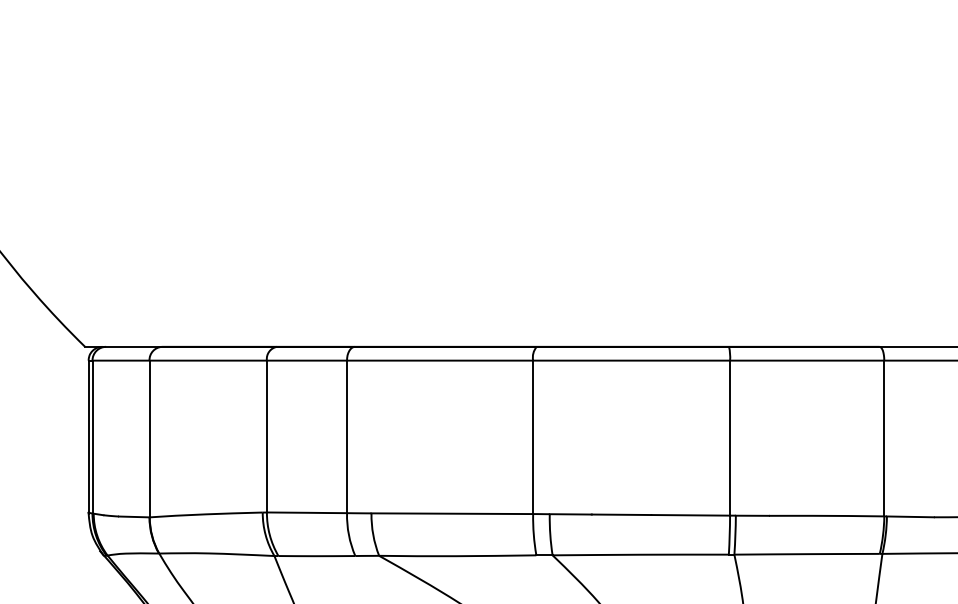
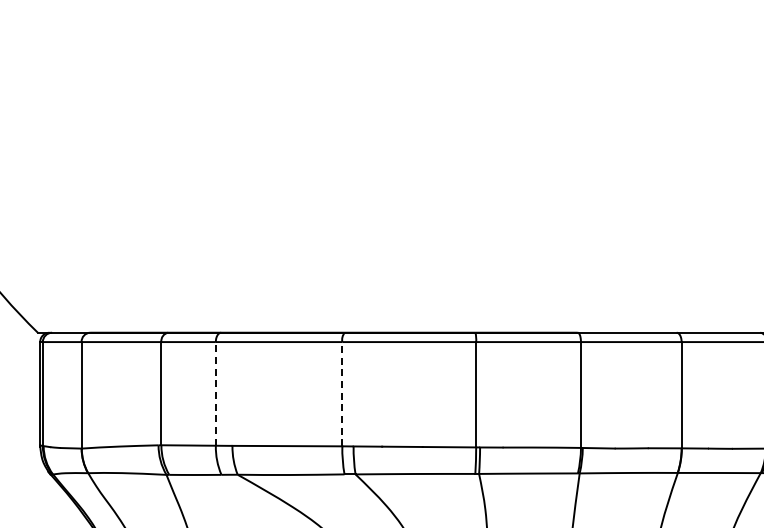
line: (346, 436) -> (215, 393), solid -> dashed
line: (533, 436) -> (342, 393), solid -> dashed

